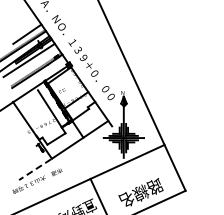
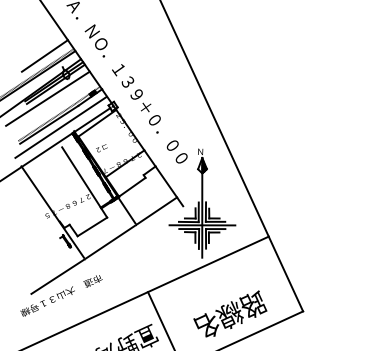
line: (37, 77) -> (61, 126), added
line: (34, 169) -> (56, 276), dashed -> solid

